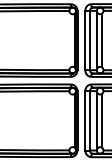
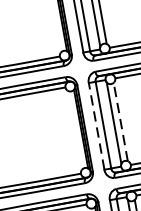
line: (85, 120) -> (96, 125), solid -> dashed
line: (101, 120) -> (120, 121), solid -> dashed

